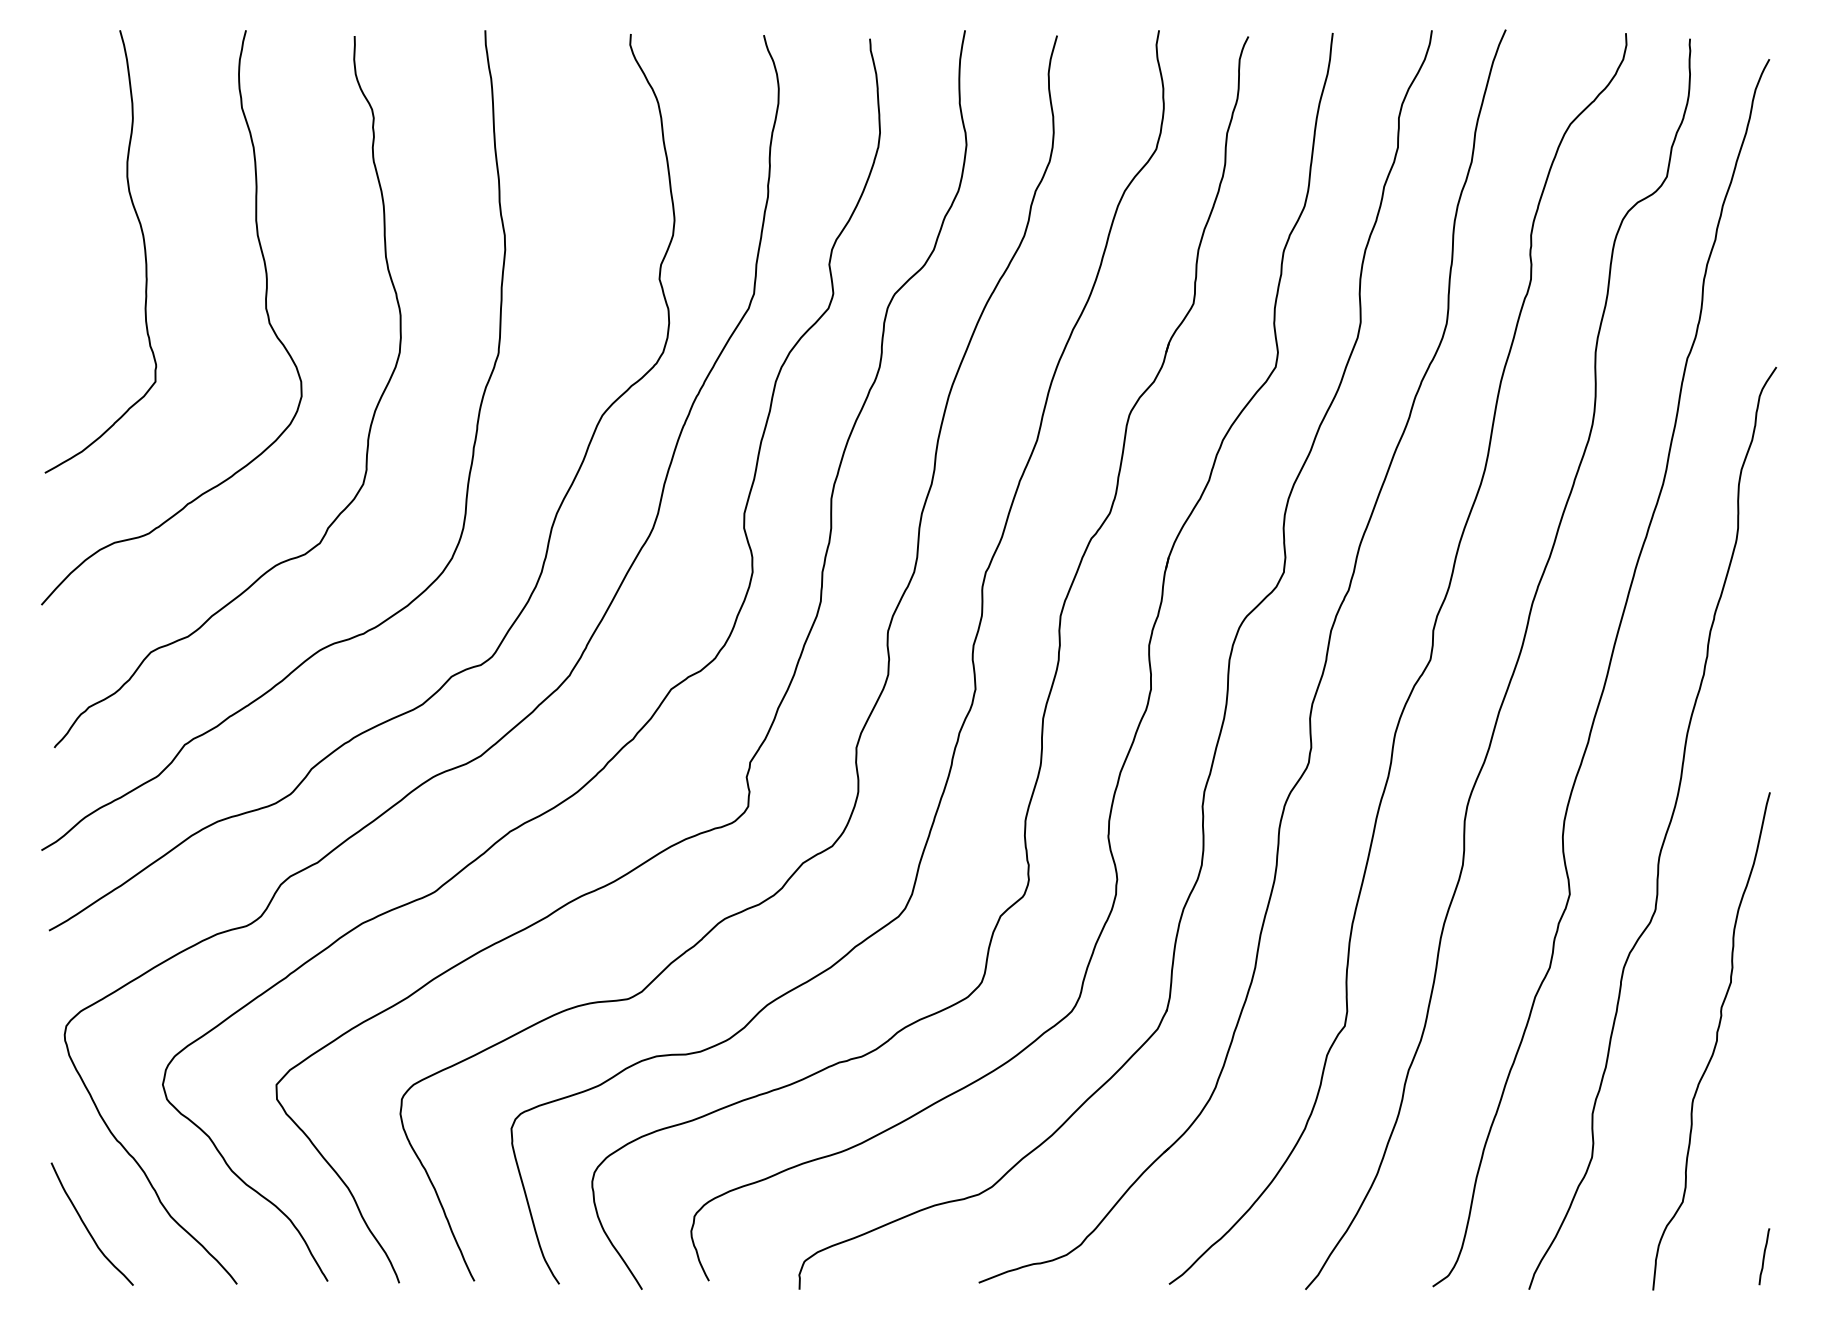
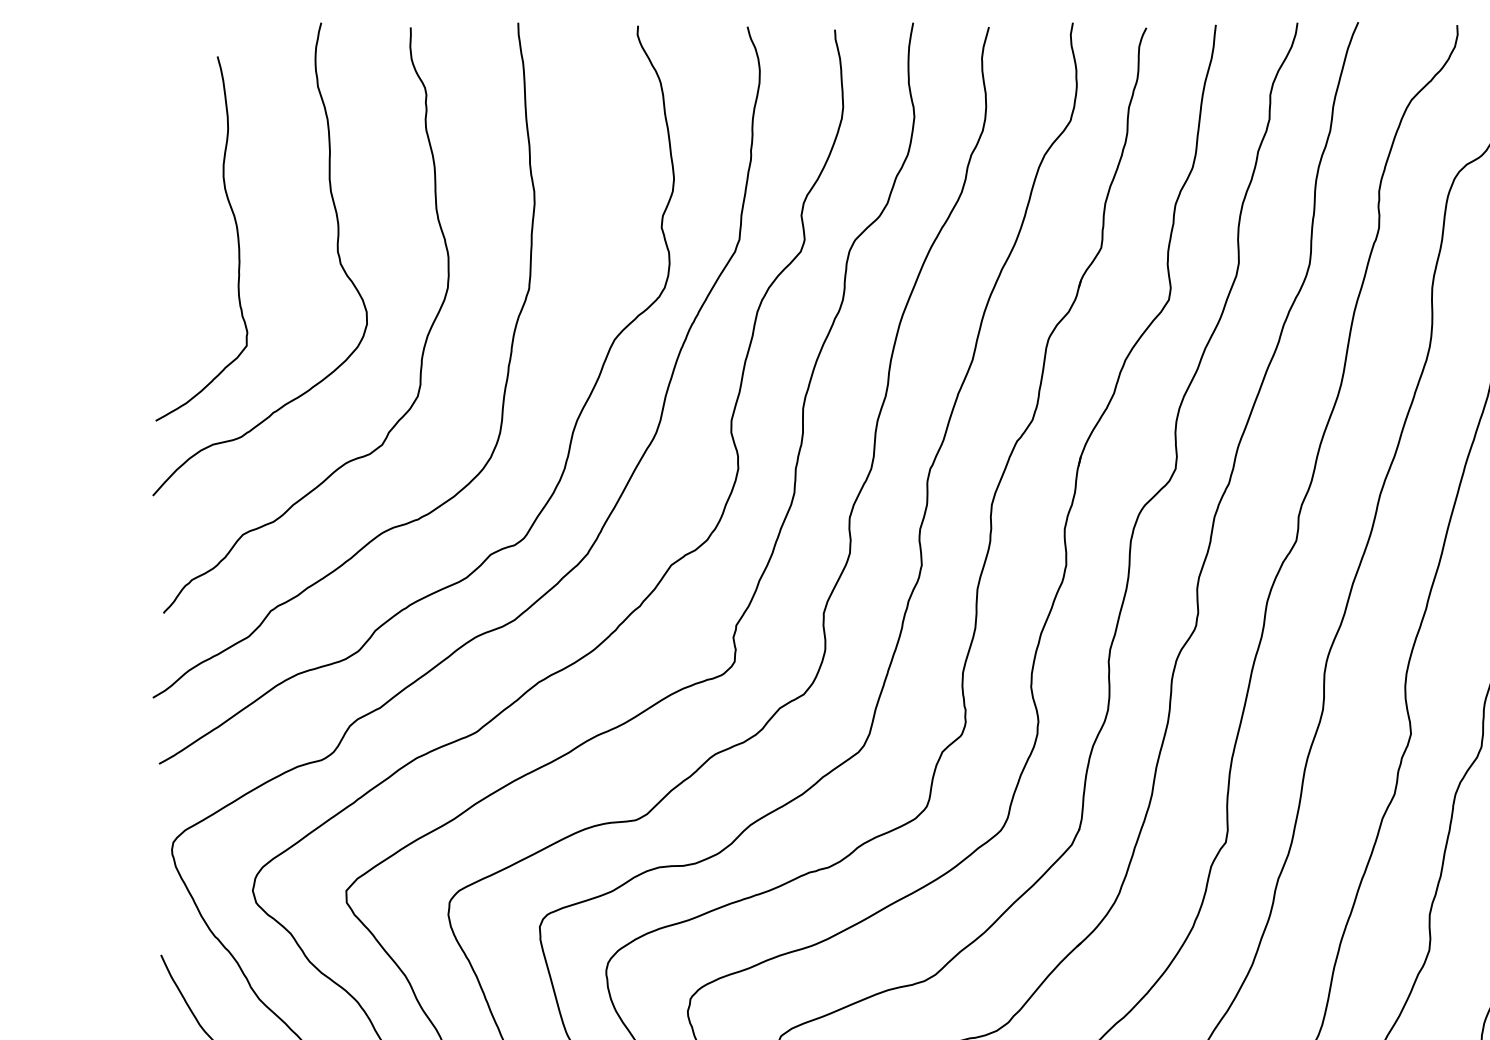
curve: (143, 246) -> (236, 234), moved

